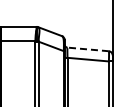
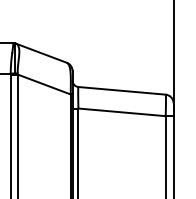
line: (88, 49) -> (122, 90), dashed -> solid

